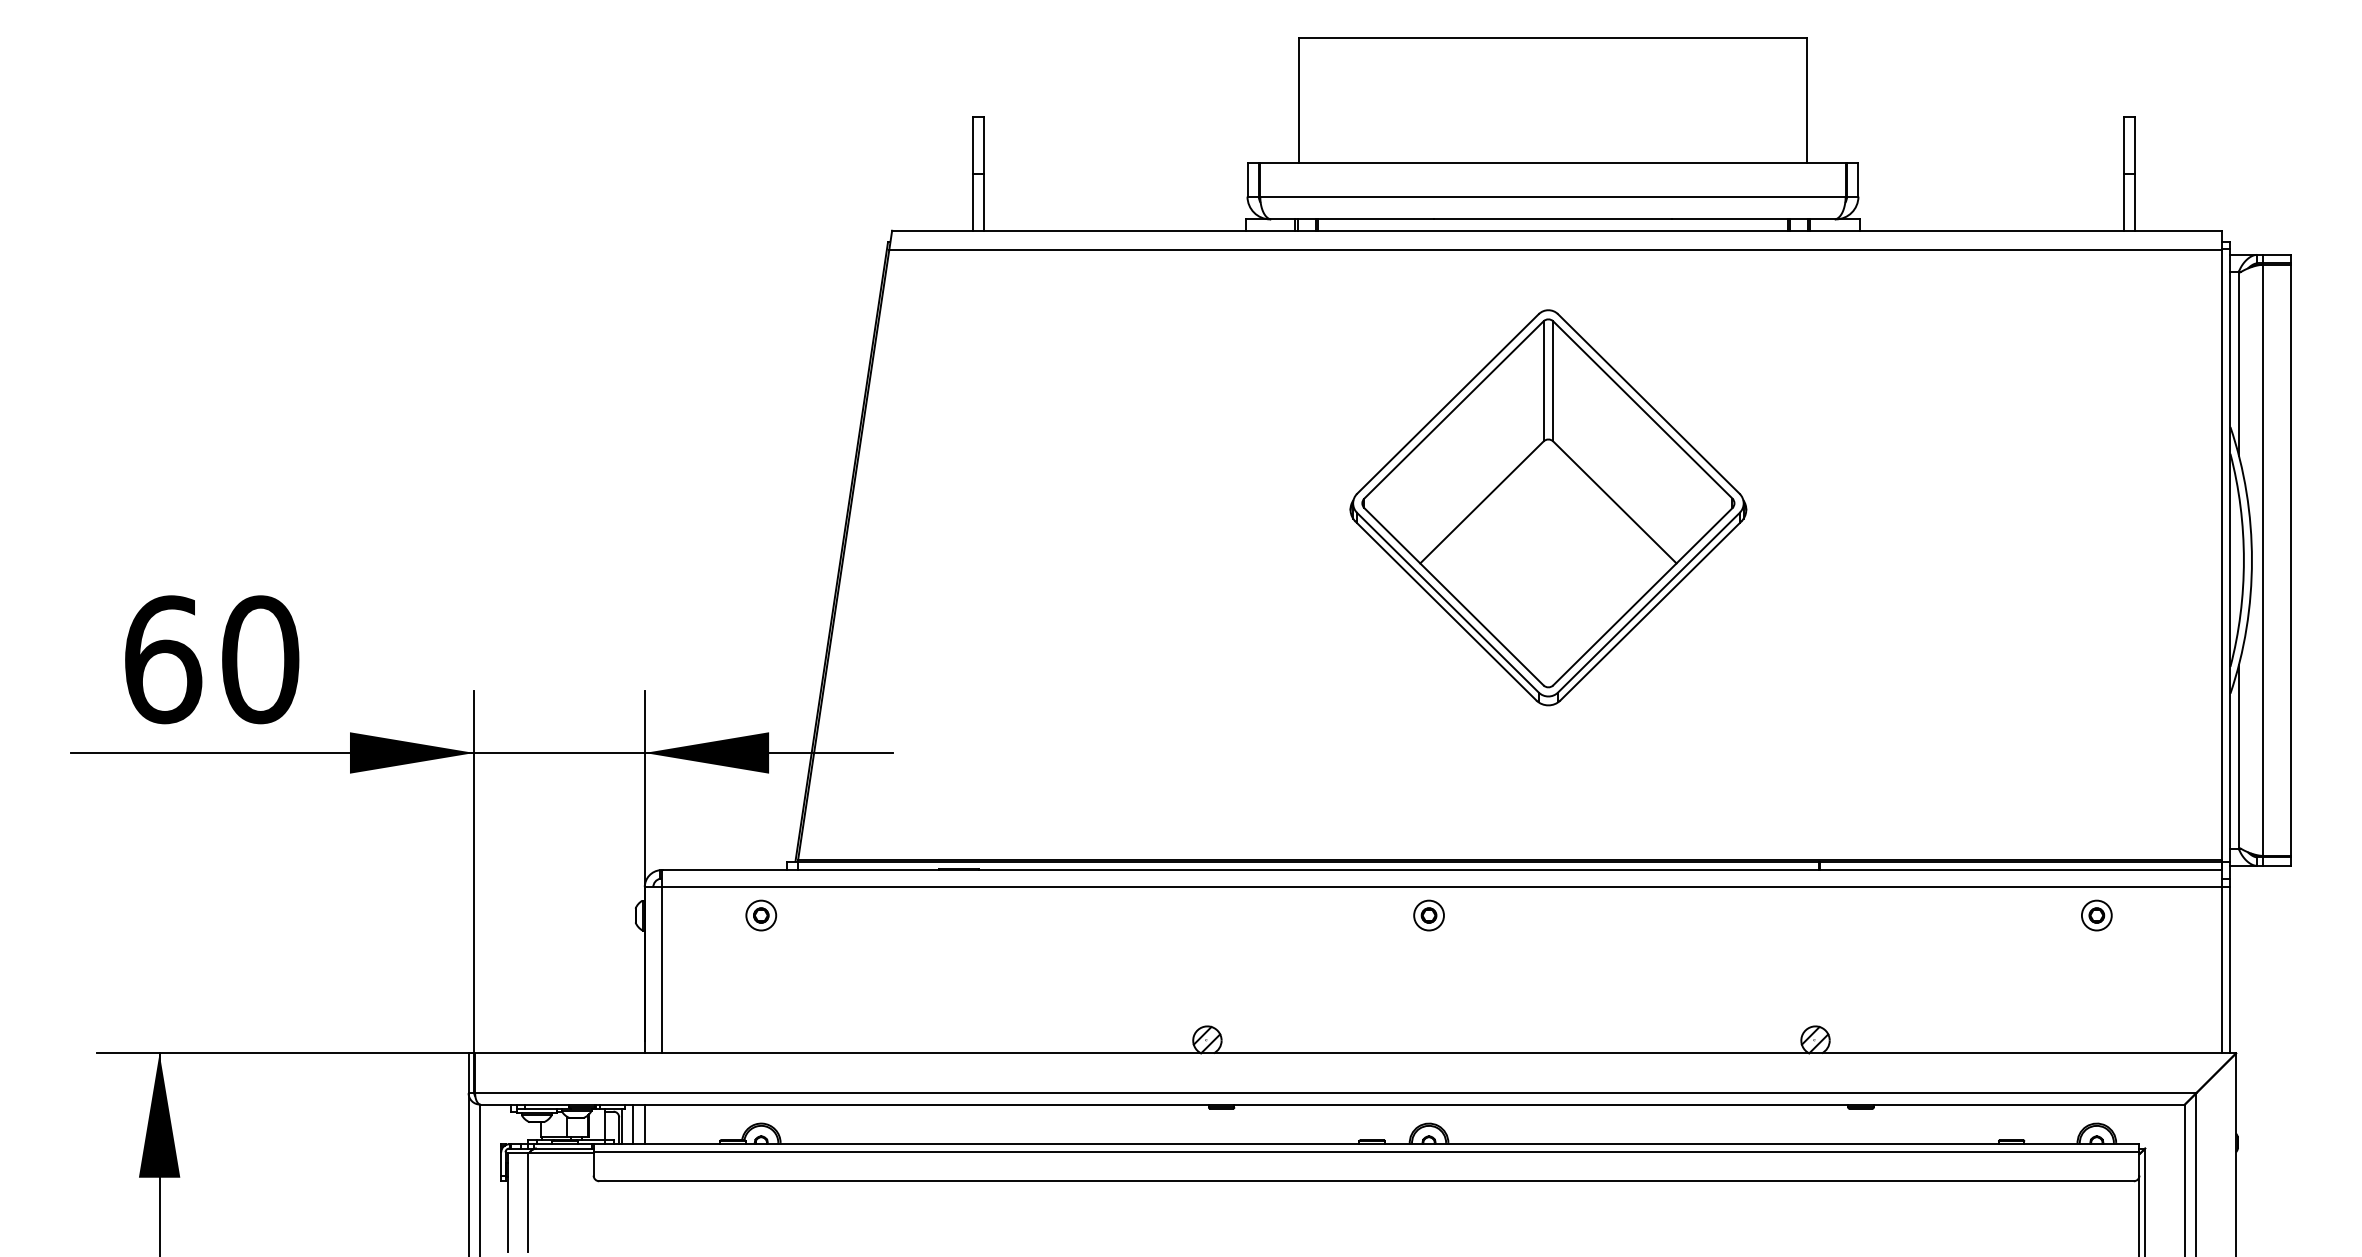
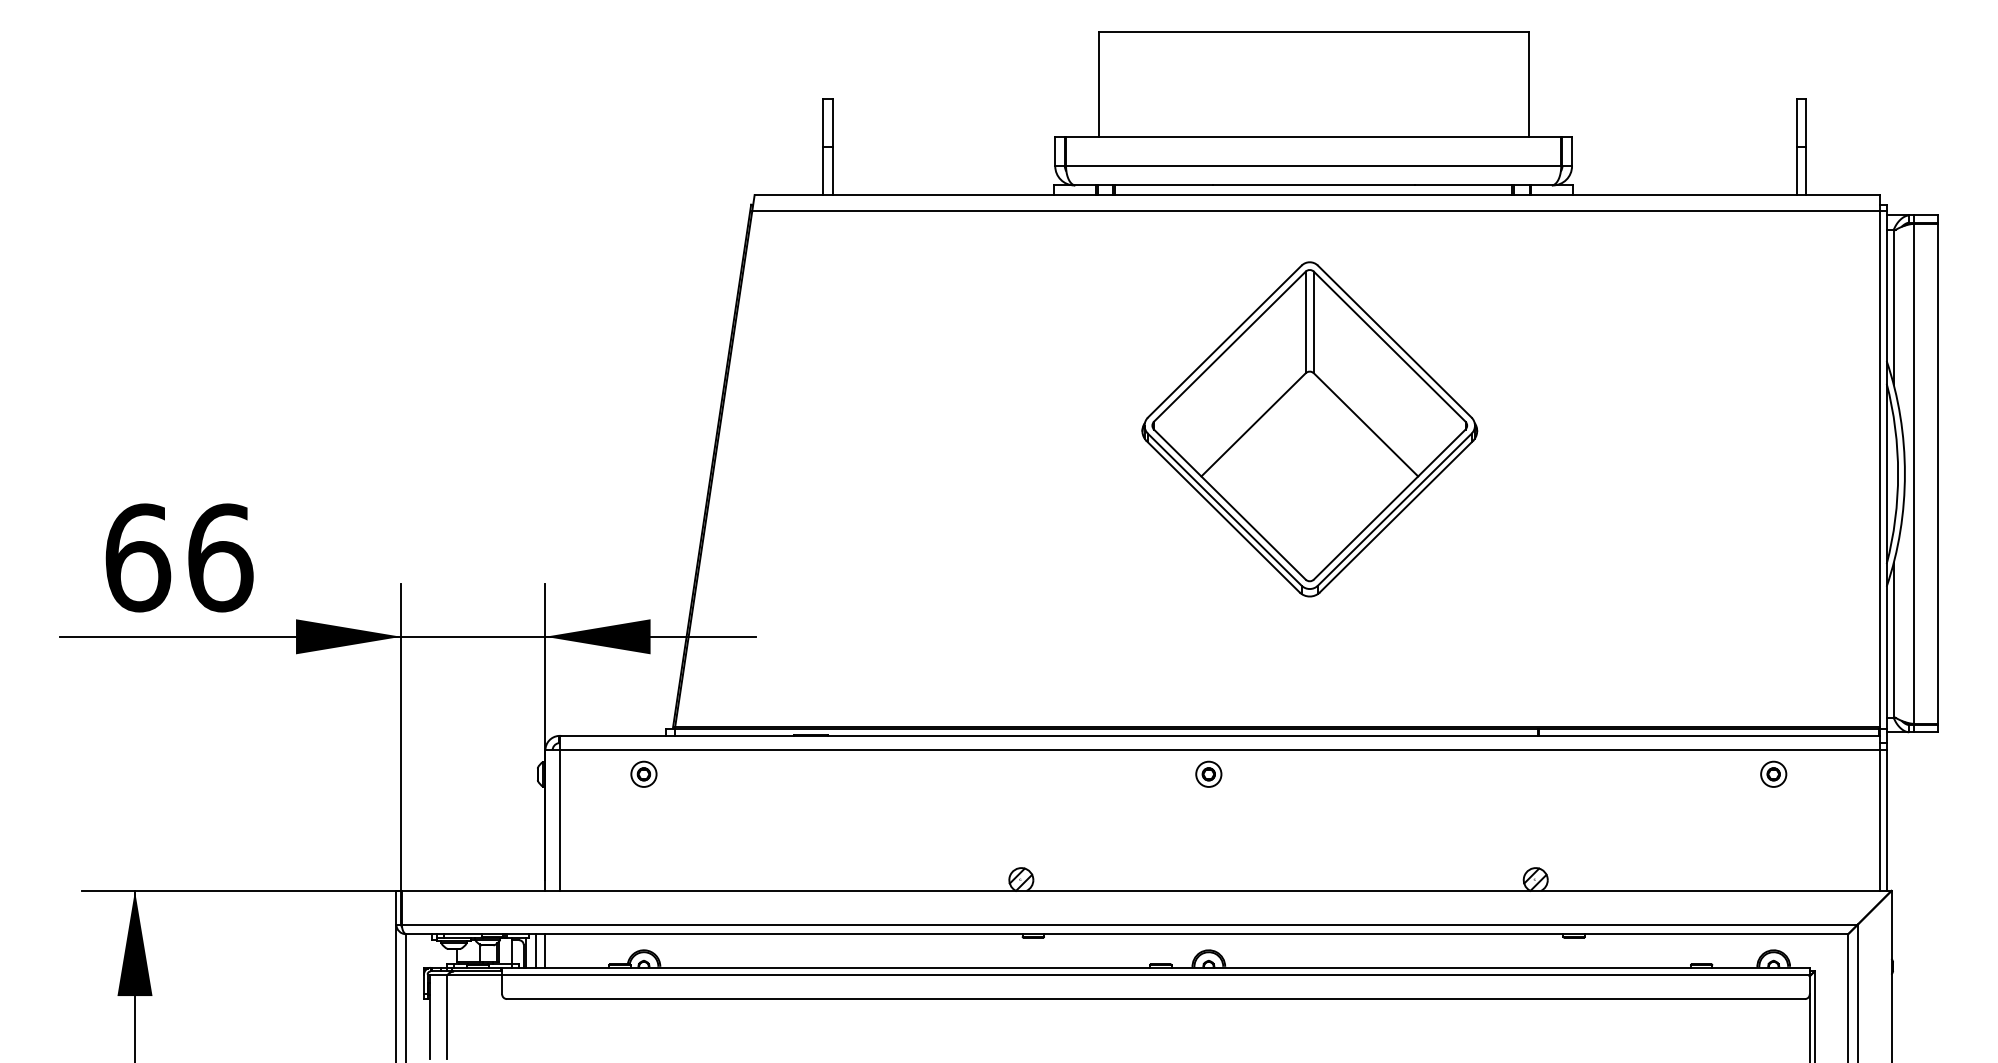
text: (260, 659) -> (220, 557), 60 -> 66

